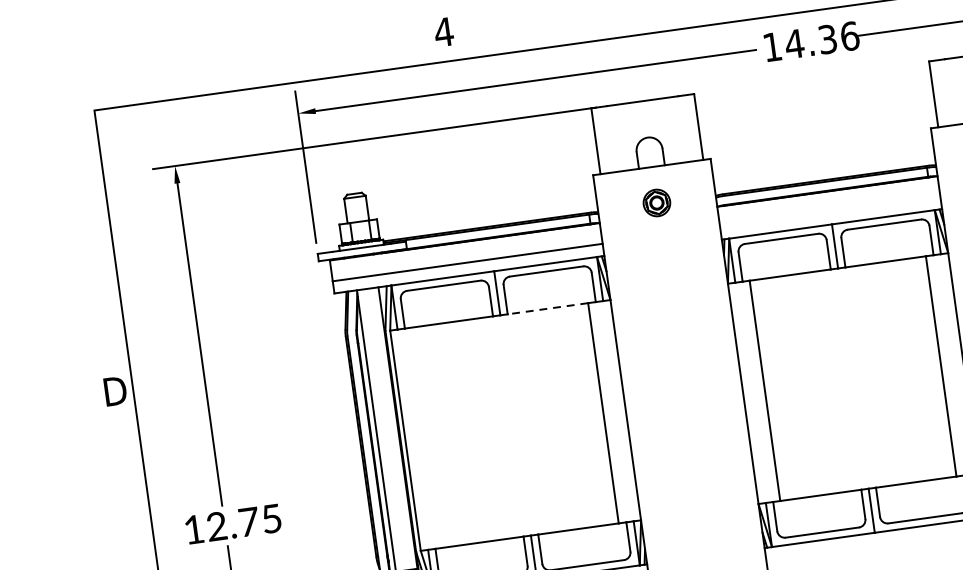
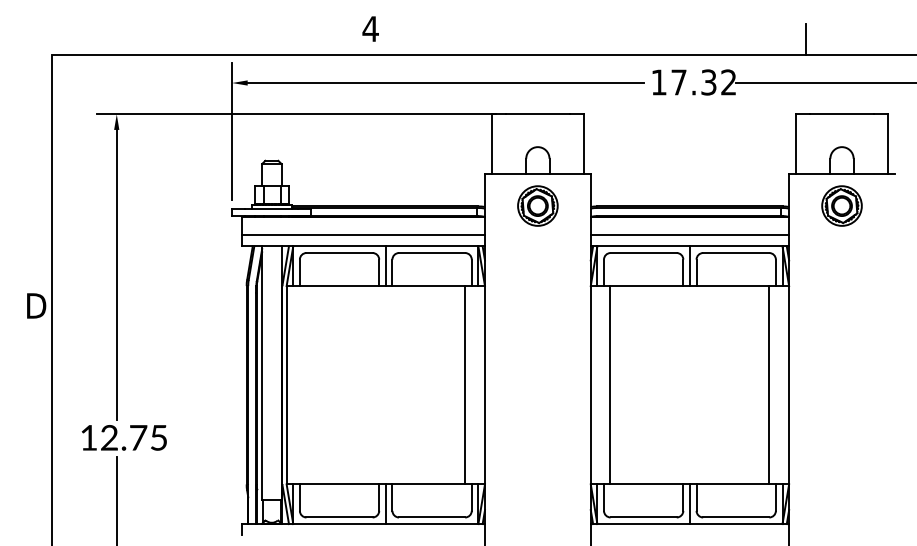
text: (821, 40) -> (703, 82), 14.36 -> 17.32
part: (656, 202) -> (537, 205), size x1.67
line: (829, 212) -> (689, 235), added
line: (547, 309) -> (428, 286), dashed -> solid

